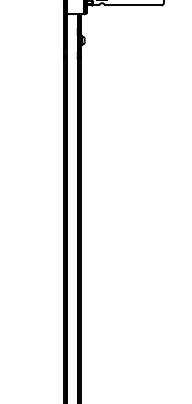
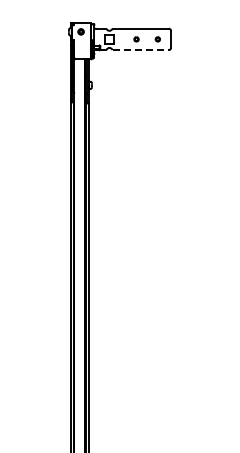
line: (134, 5) -> (141, 50), solid -> dashed

